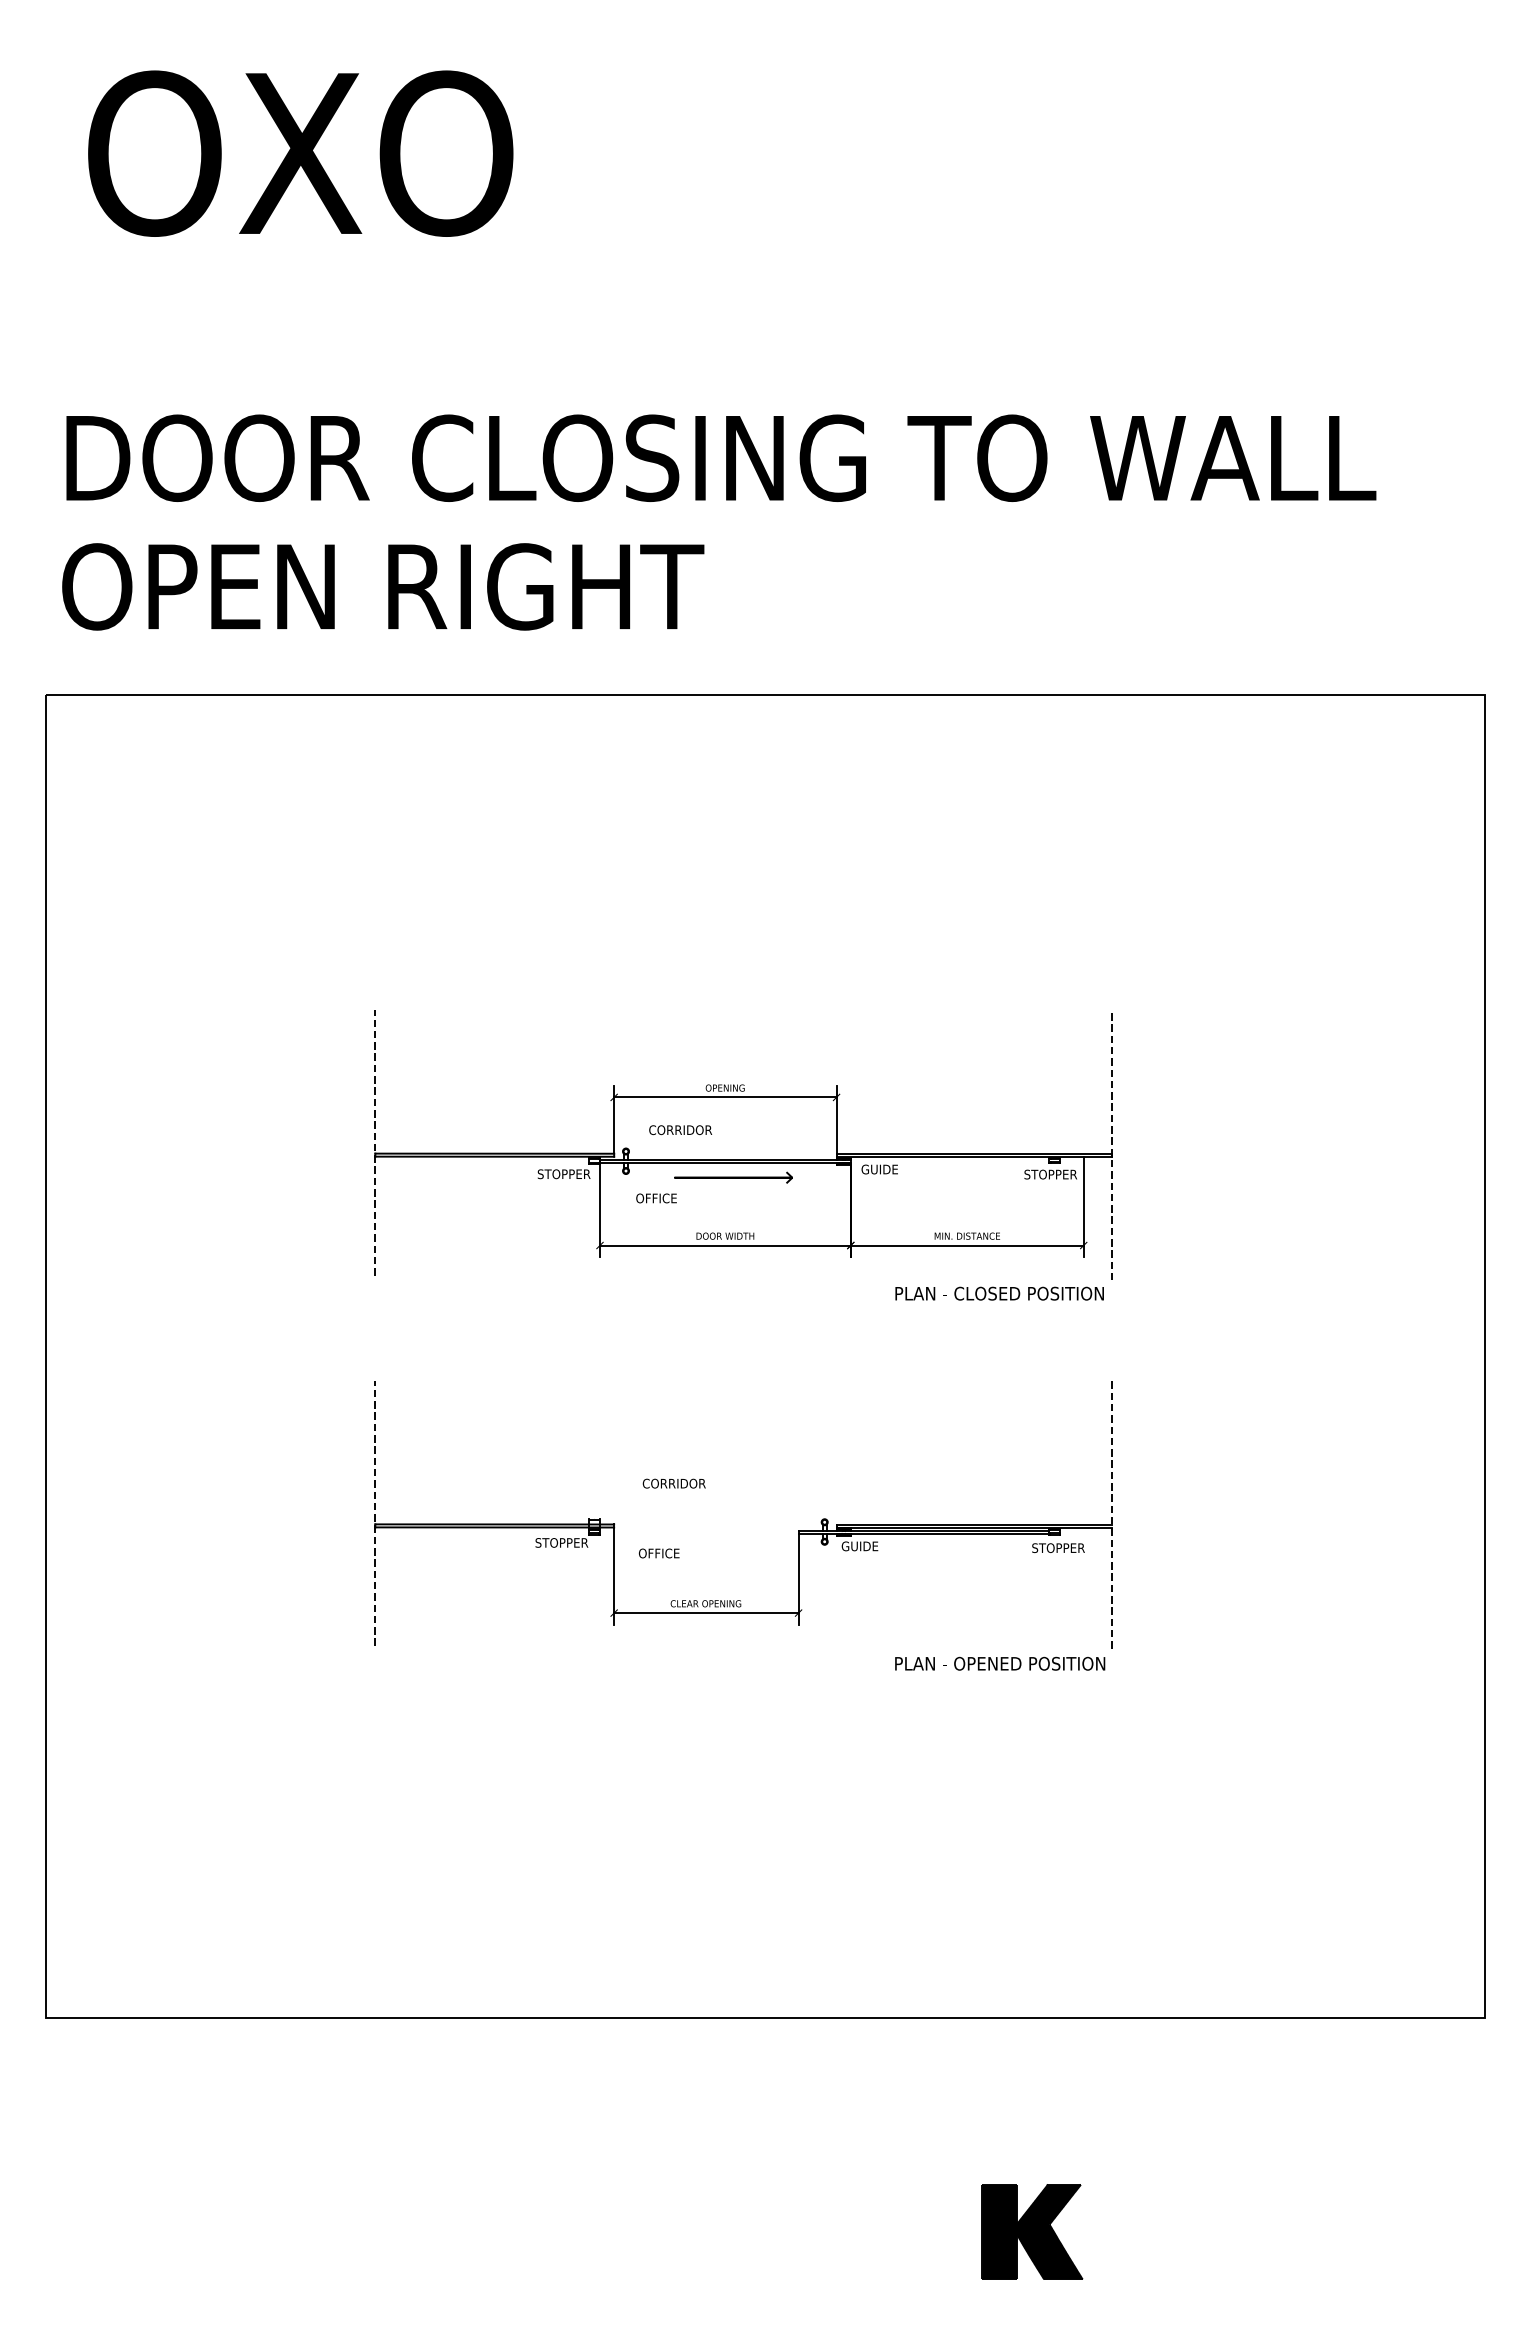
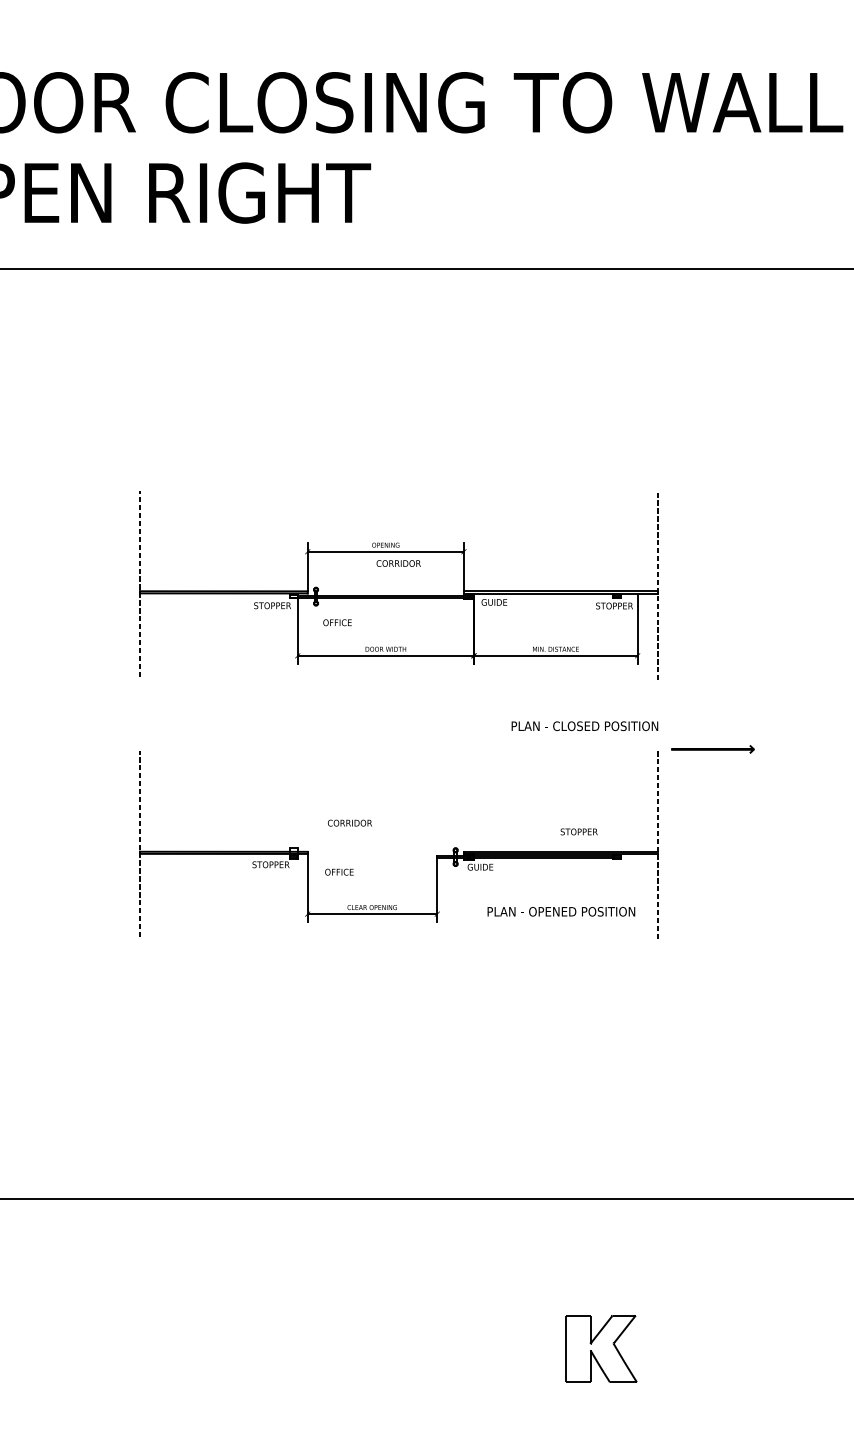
text: (680, 1130) -> (398, 563), moved
line: (733, 1177) -> (712, 749), moved
text: (999, 1293) -> (584, 726), moved
text: (1058, 1547) -> (579, 831), moved
text: (1000, 1663) -> (561, 911), moved
fill: (1032, 2231) -> (601, 1348), removed

